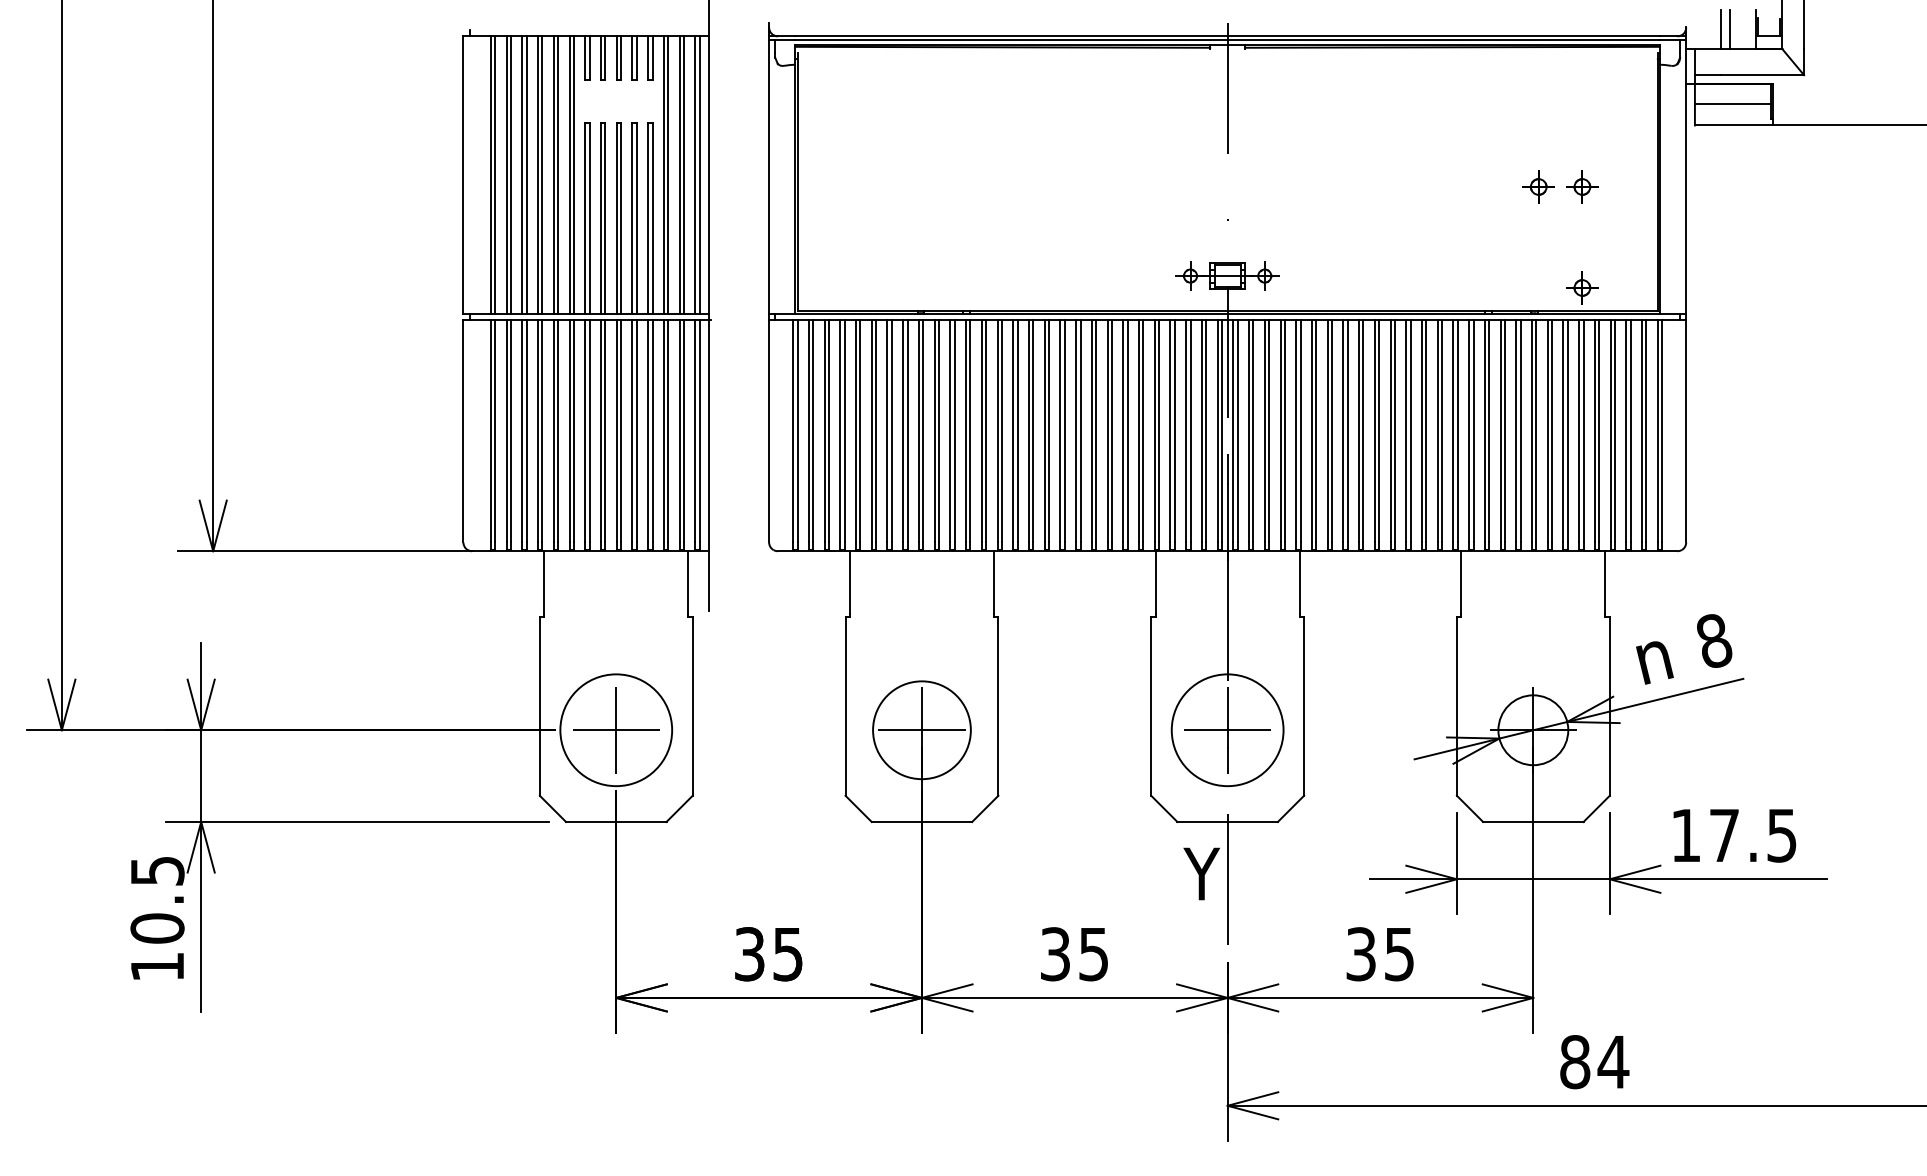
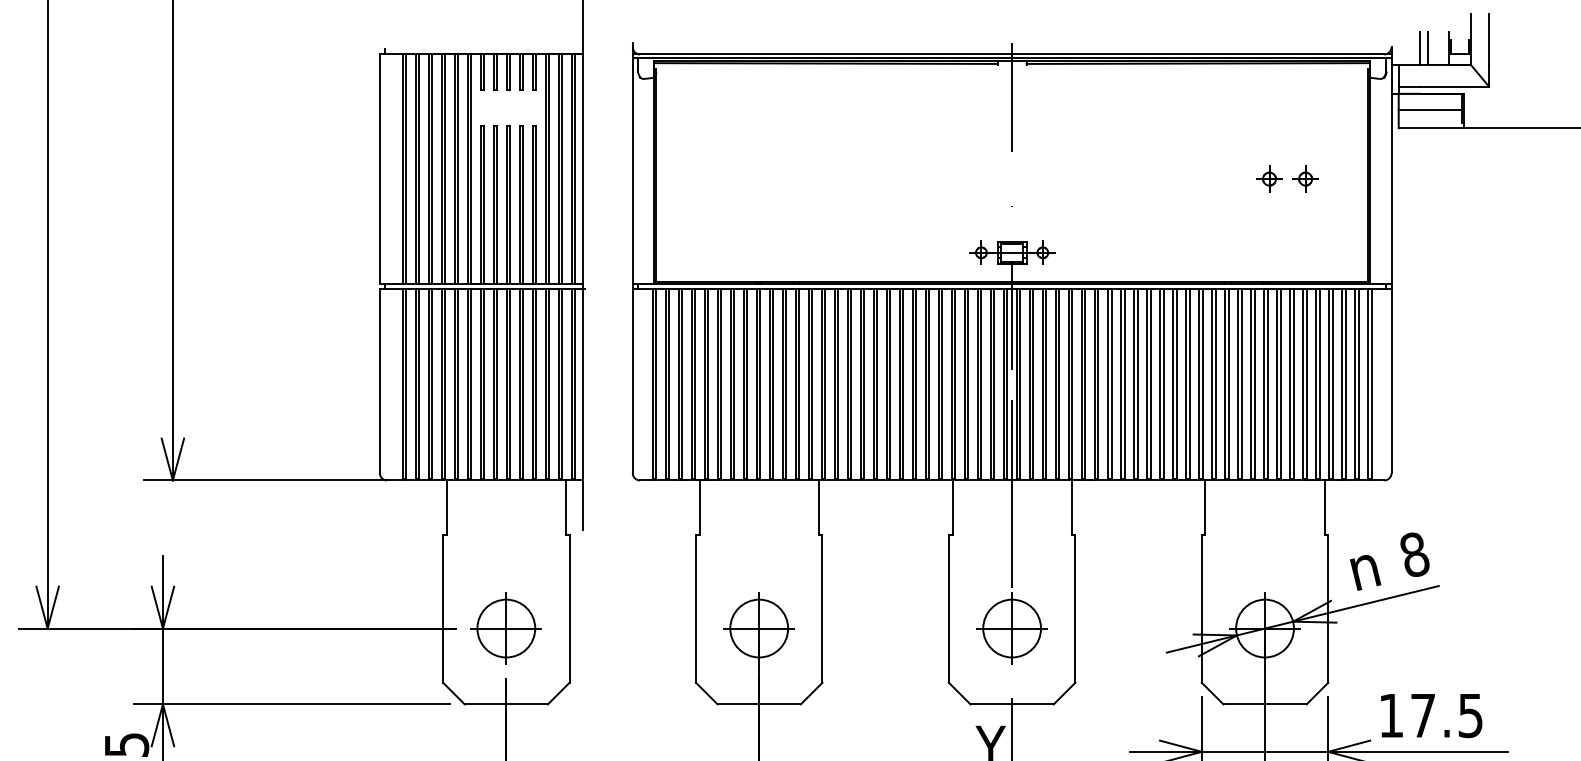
part: (1582, 287) -> (1305, 262), removed
circle: (616, 730) -> (506, 628), size x0.62
circle: (921, 730) -> (758, 628), size x0.71
circle: (1227, 730) -> (1012, 628), size x0.62

